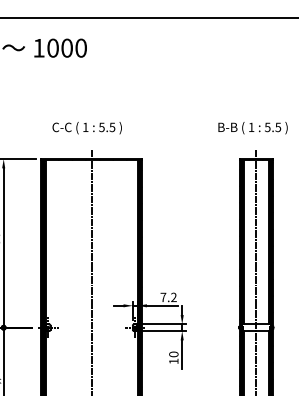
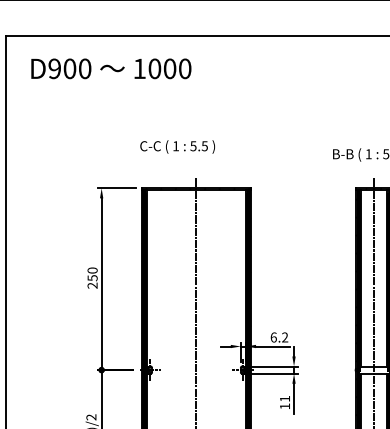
text: (87, 127) -> (177, 146), moved
text: (163, 297) -> (273, 337), 7.2 -> 6.2
text: (174, 354) -> (285, 398), 10 -> 11

